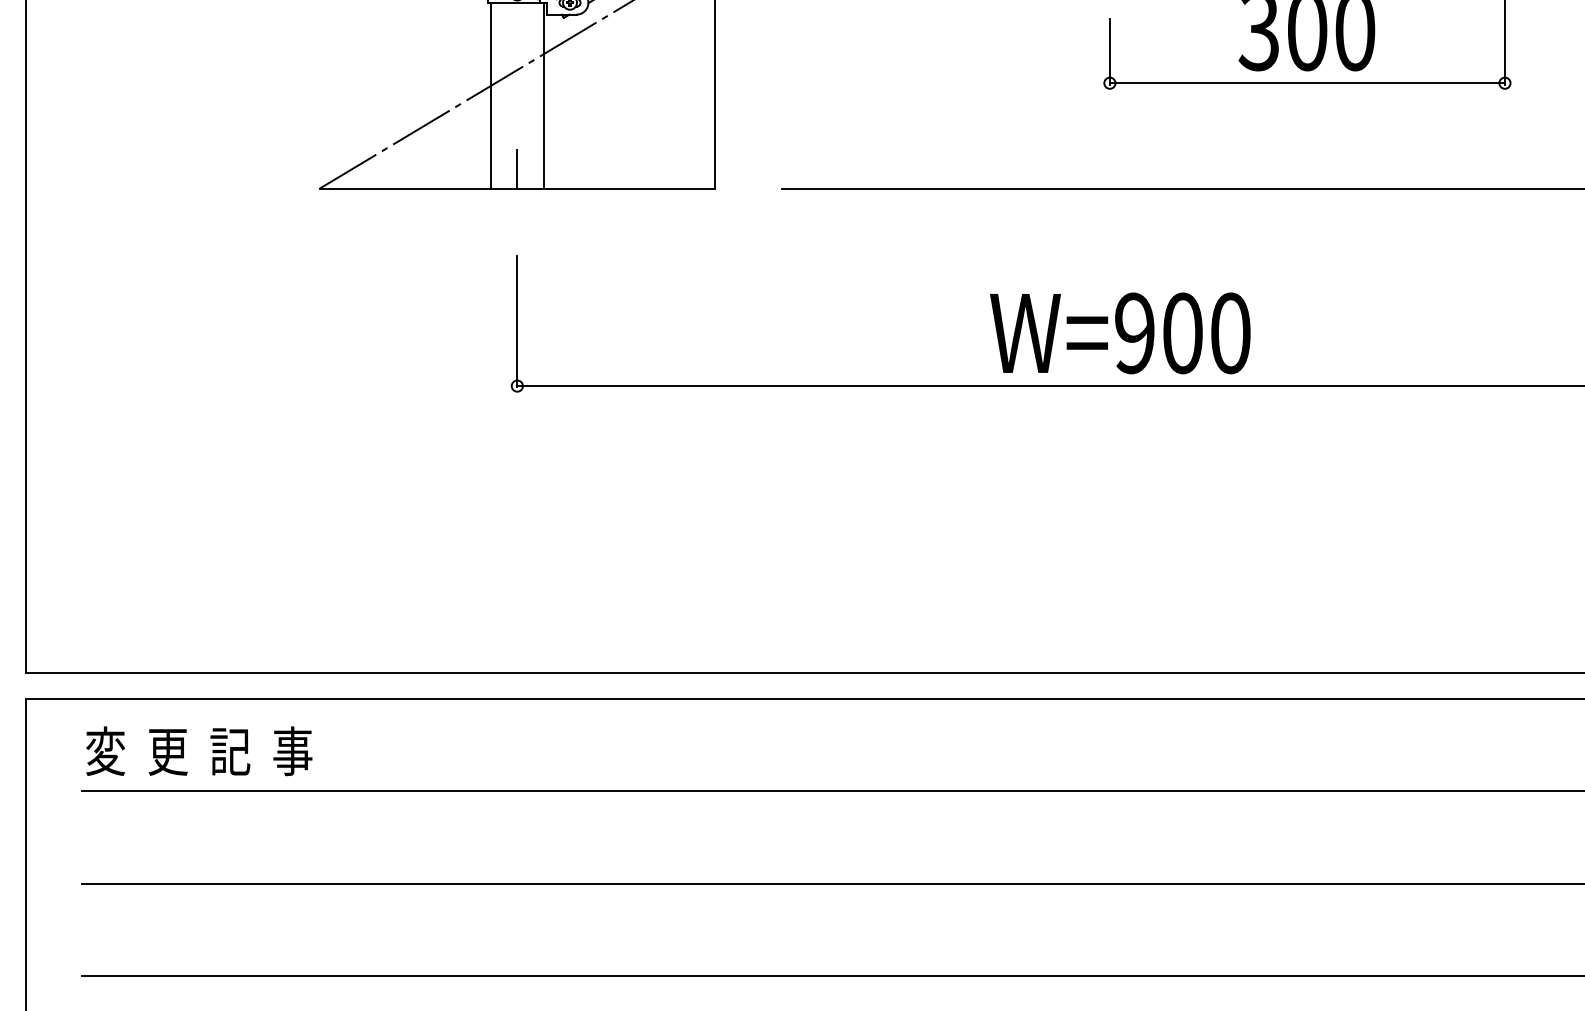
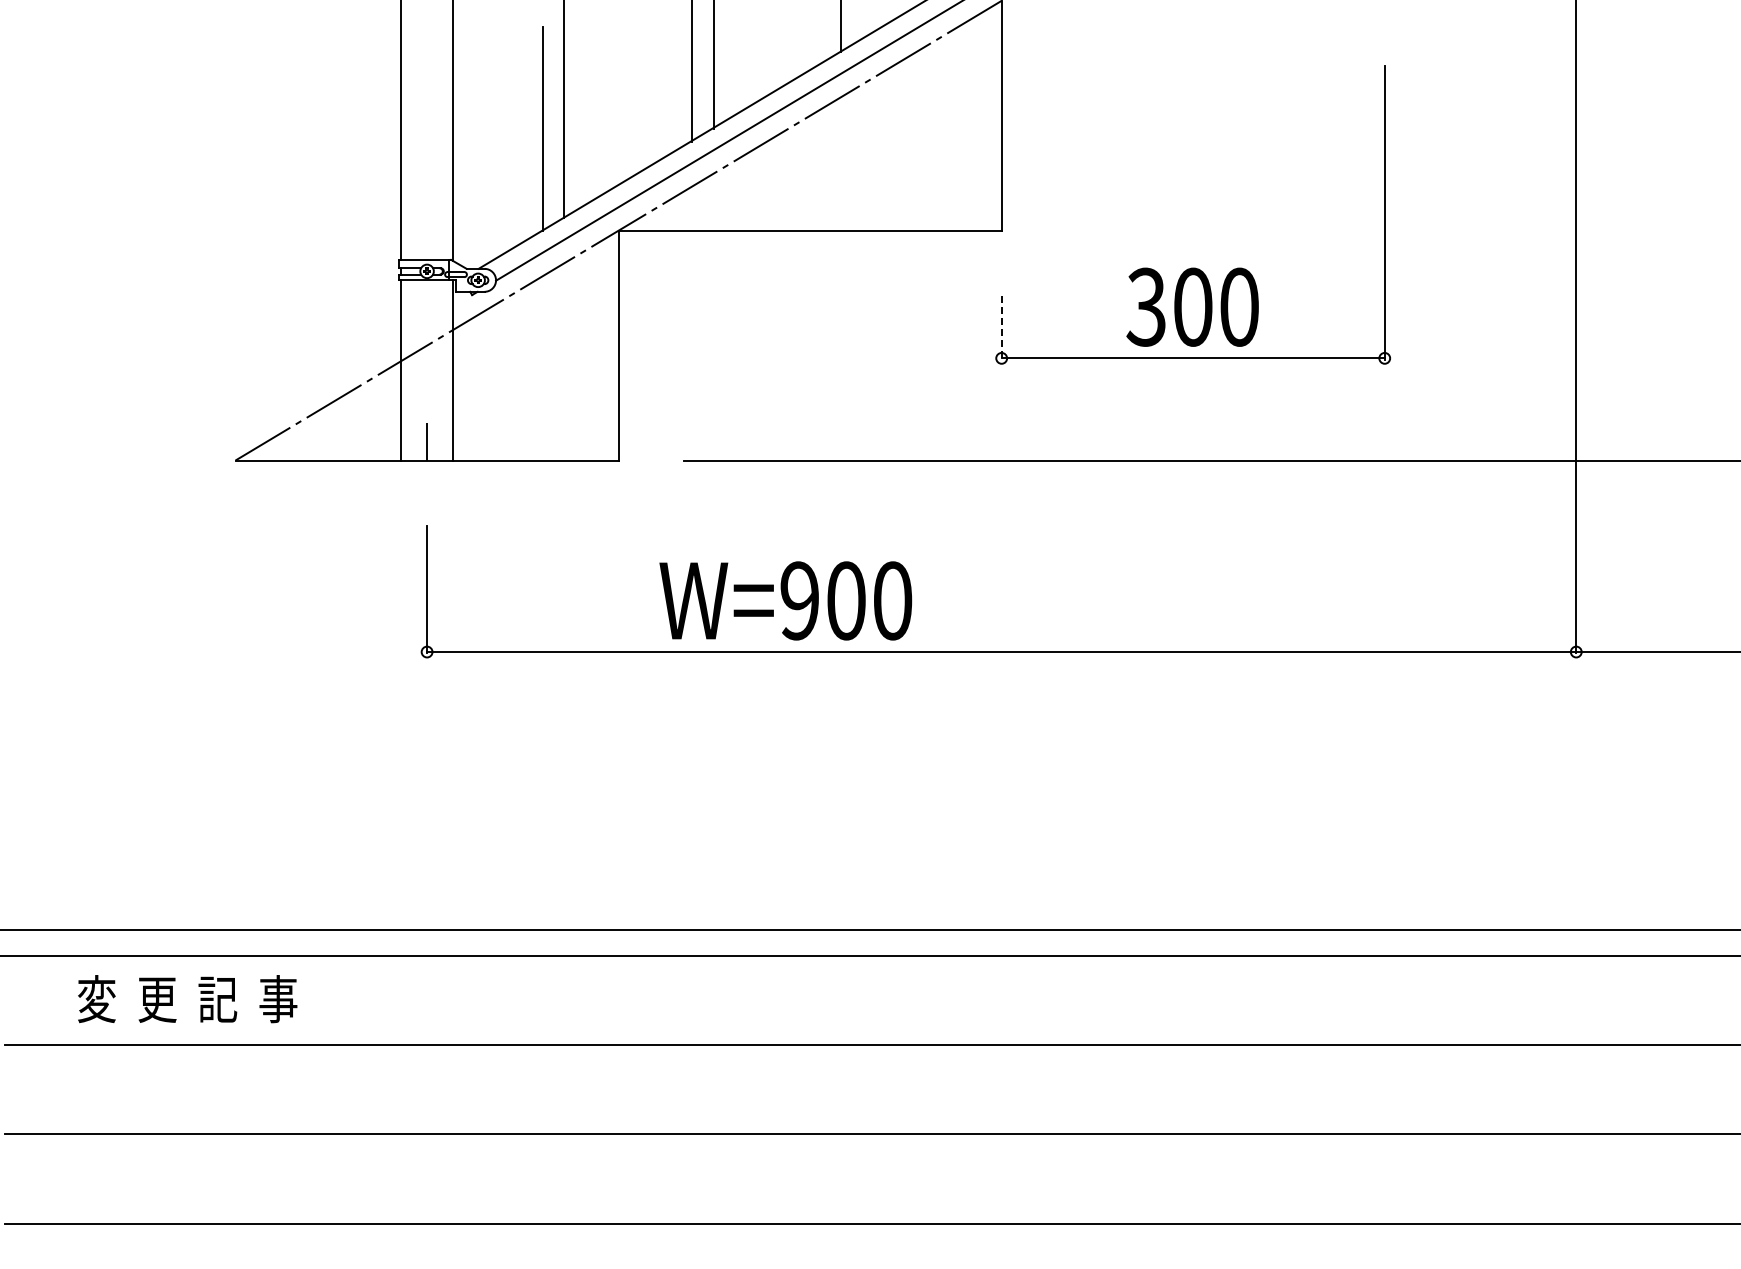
line: (1109, 51) -> (1001, 327), solid -> dashed
text: (1120, 332) -> (785, 600), moved
text: (199, 751) -> (187, 999), moved

